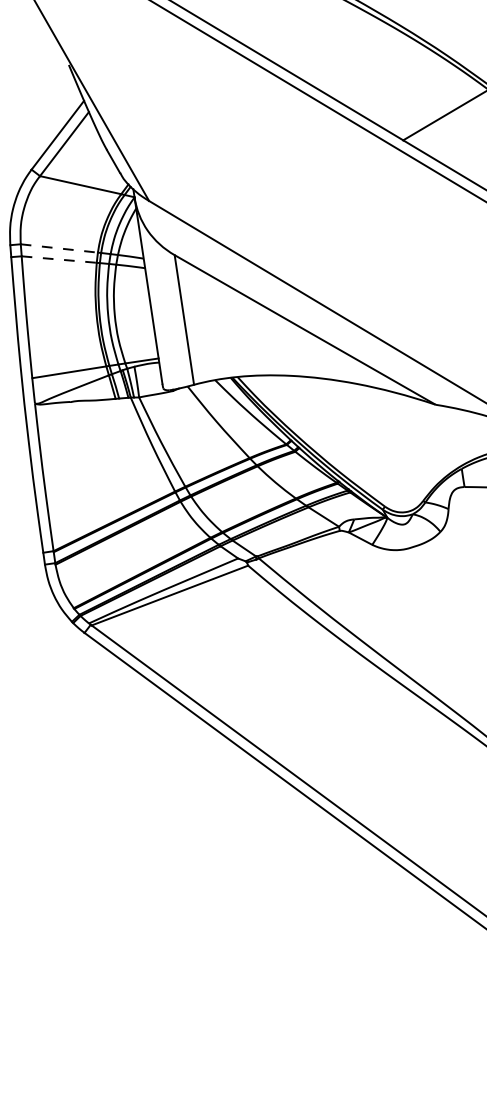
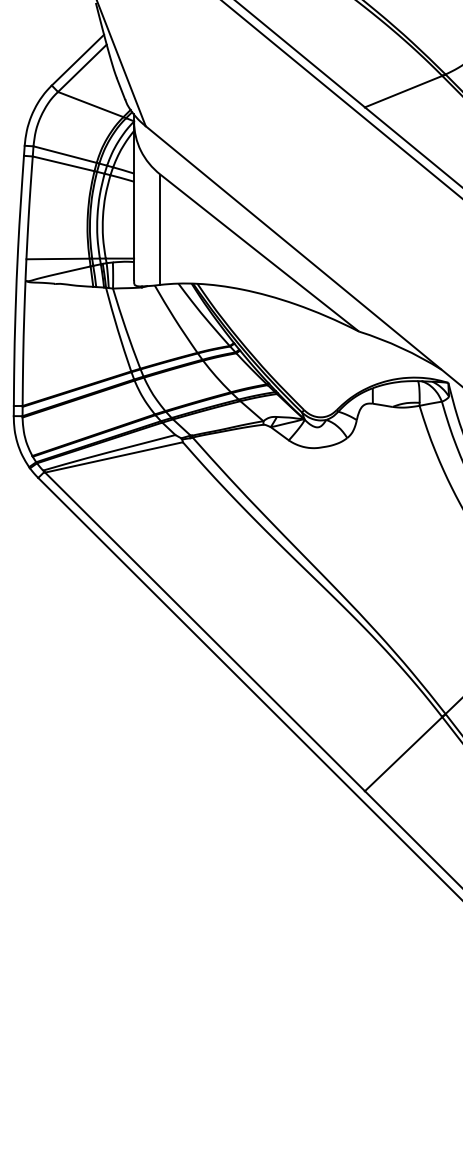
line: (59, 248) -> (65, 154), dashed -> solid
line: (59, 259) -> (63, 163), dashed -> solid

